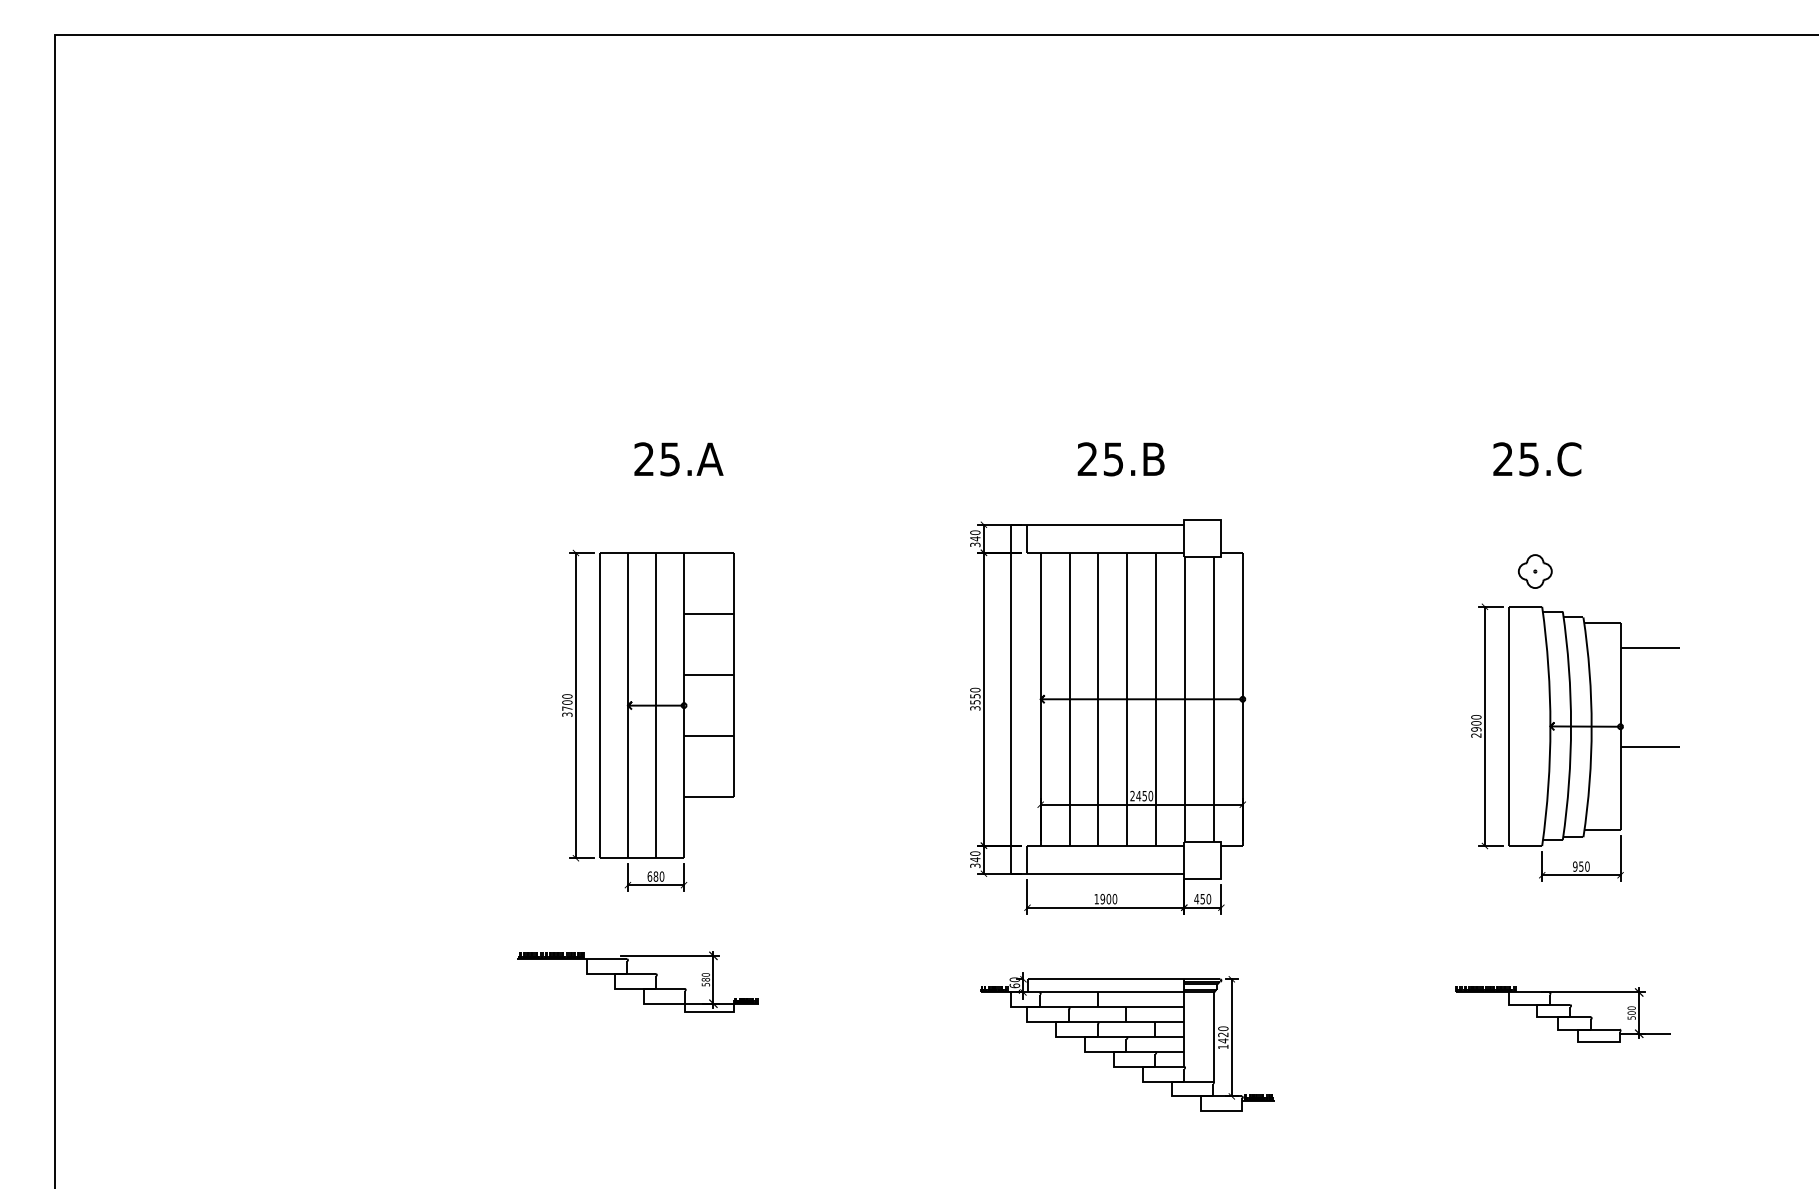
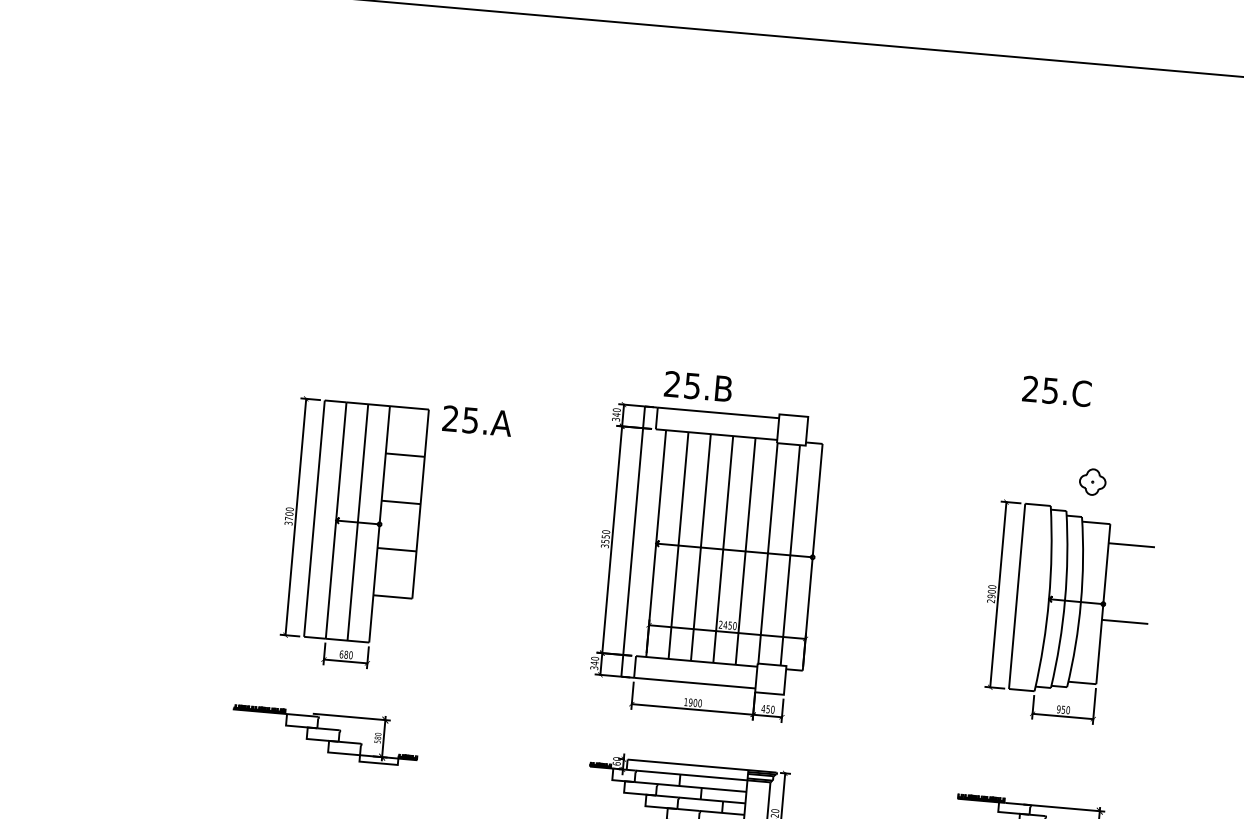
text: (678, 459) -> (477, 421), moved
text: (1120, 459) -> (697, 386), moved
part: (1535, 571) -> (1092, 482), moved

